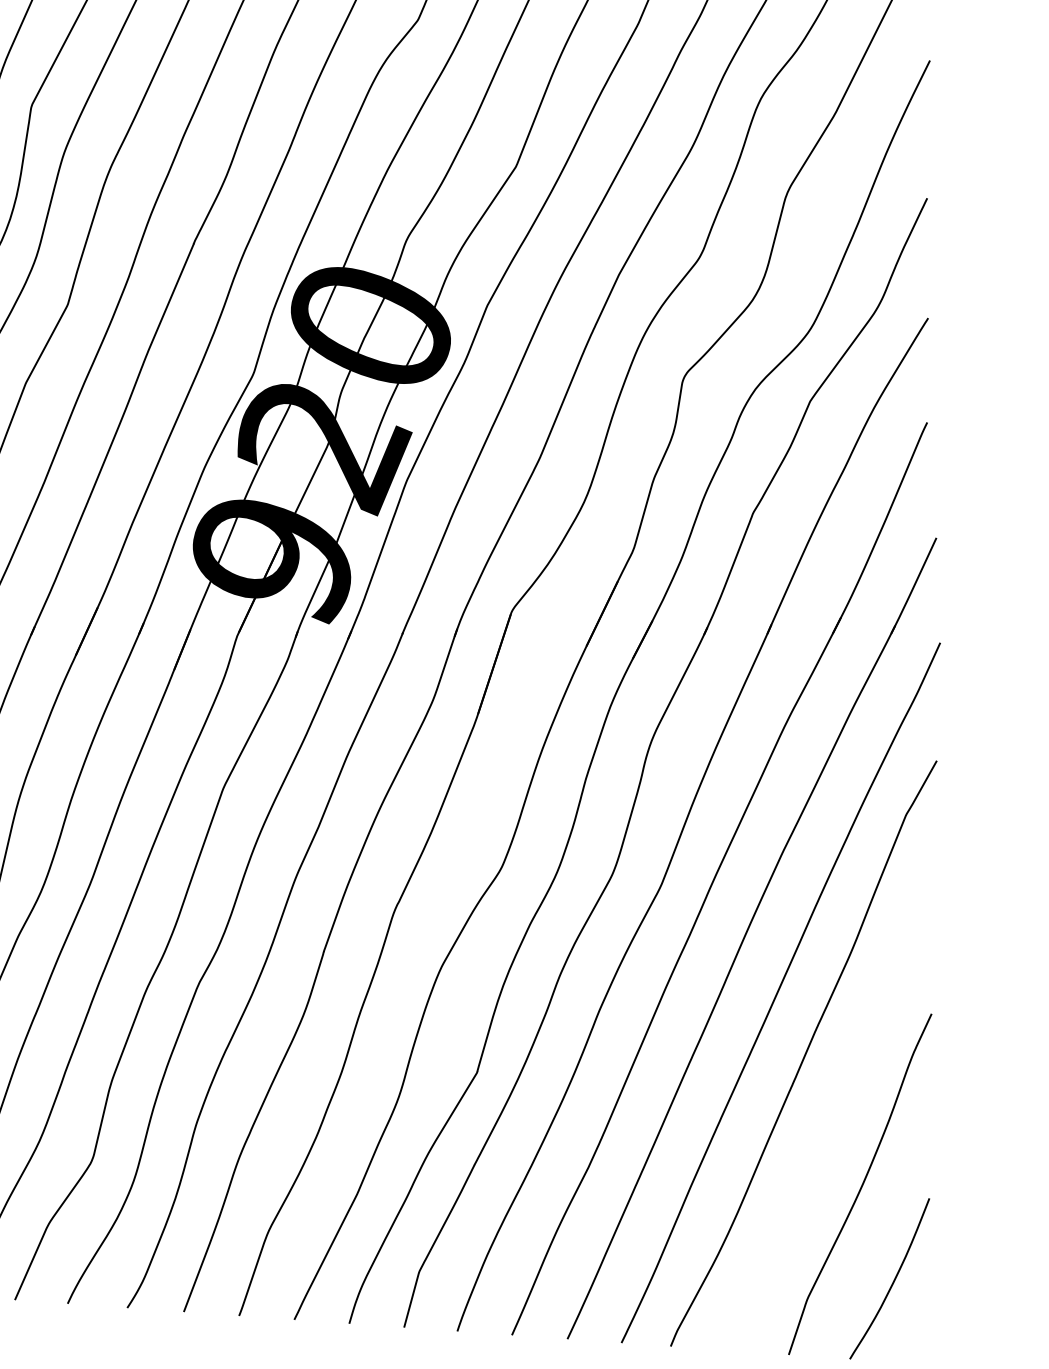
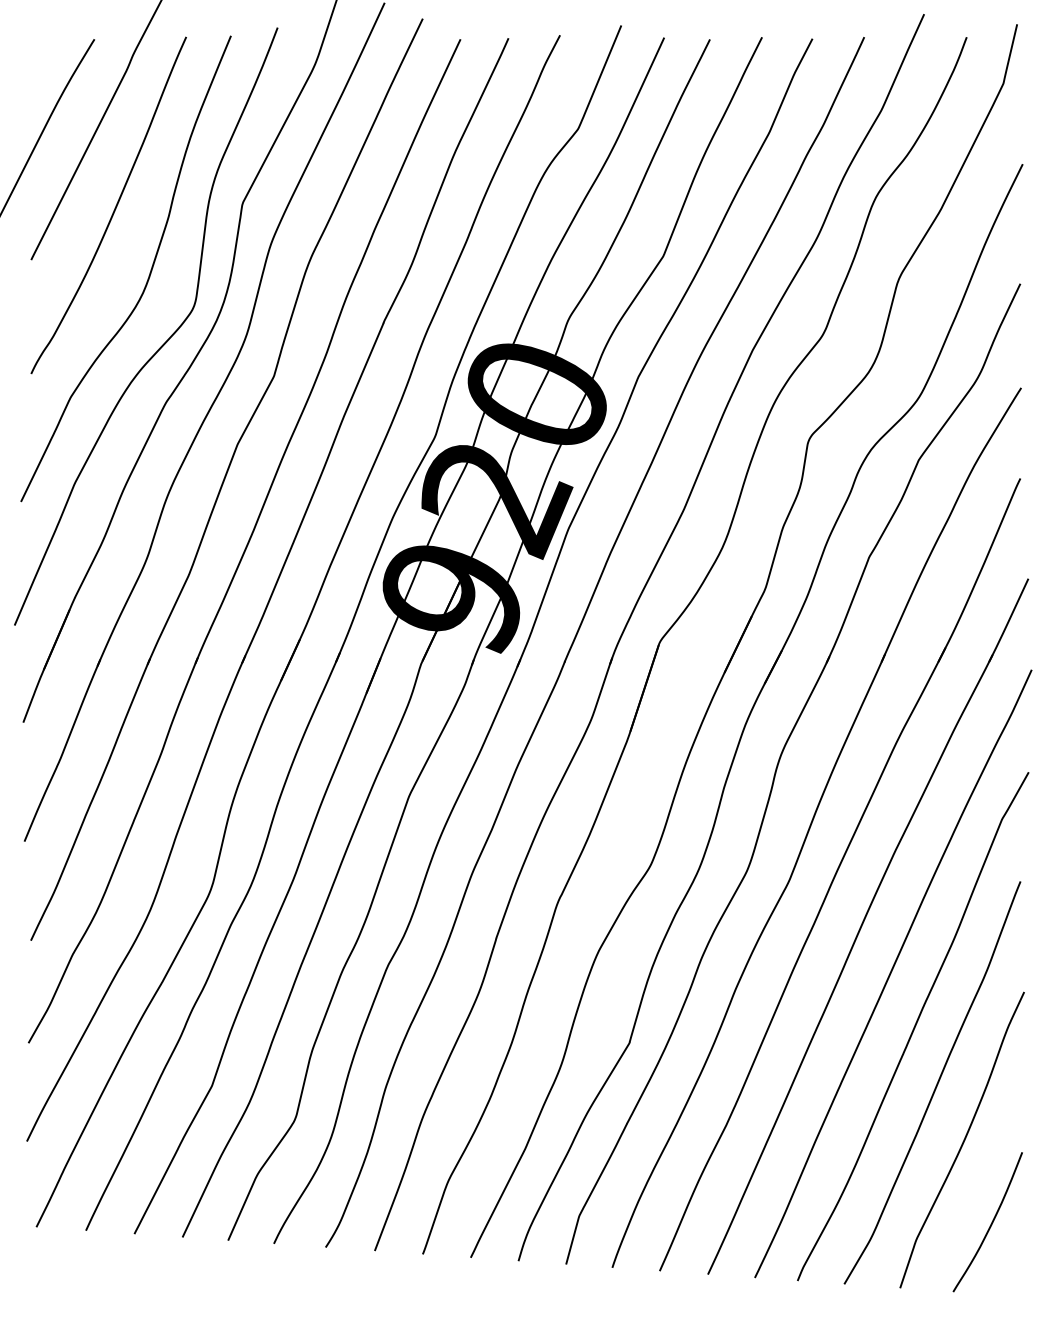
curve: (830, 1119) -> (936, 1083), added

